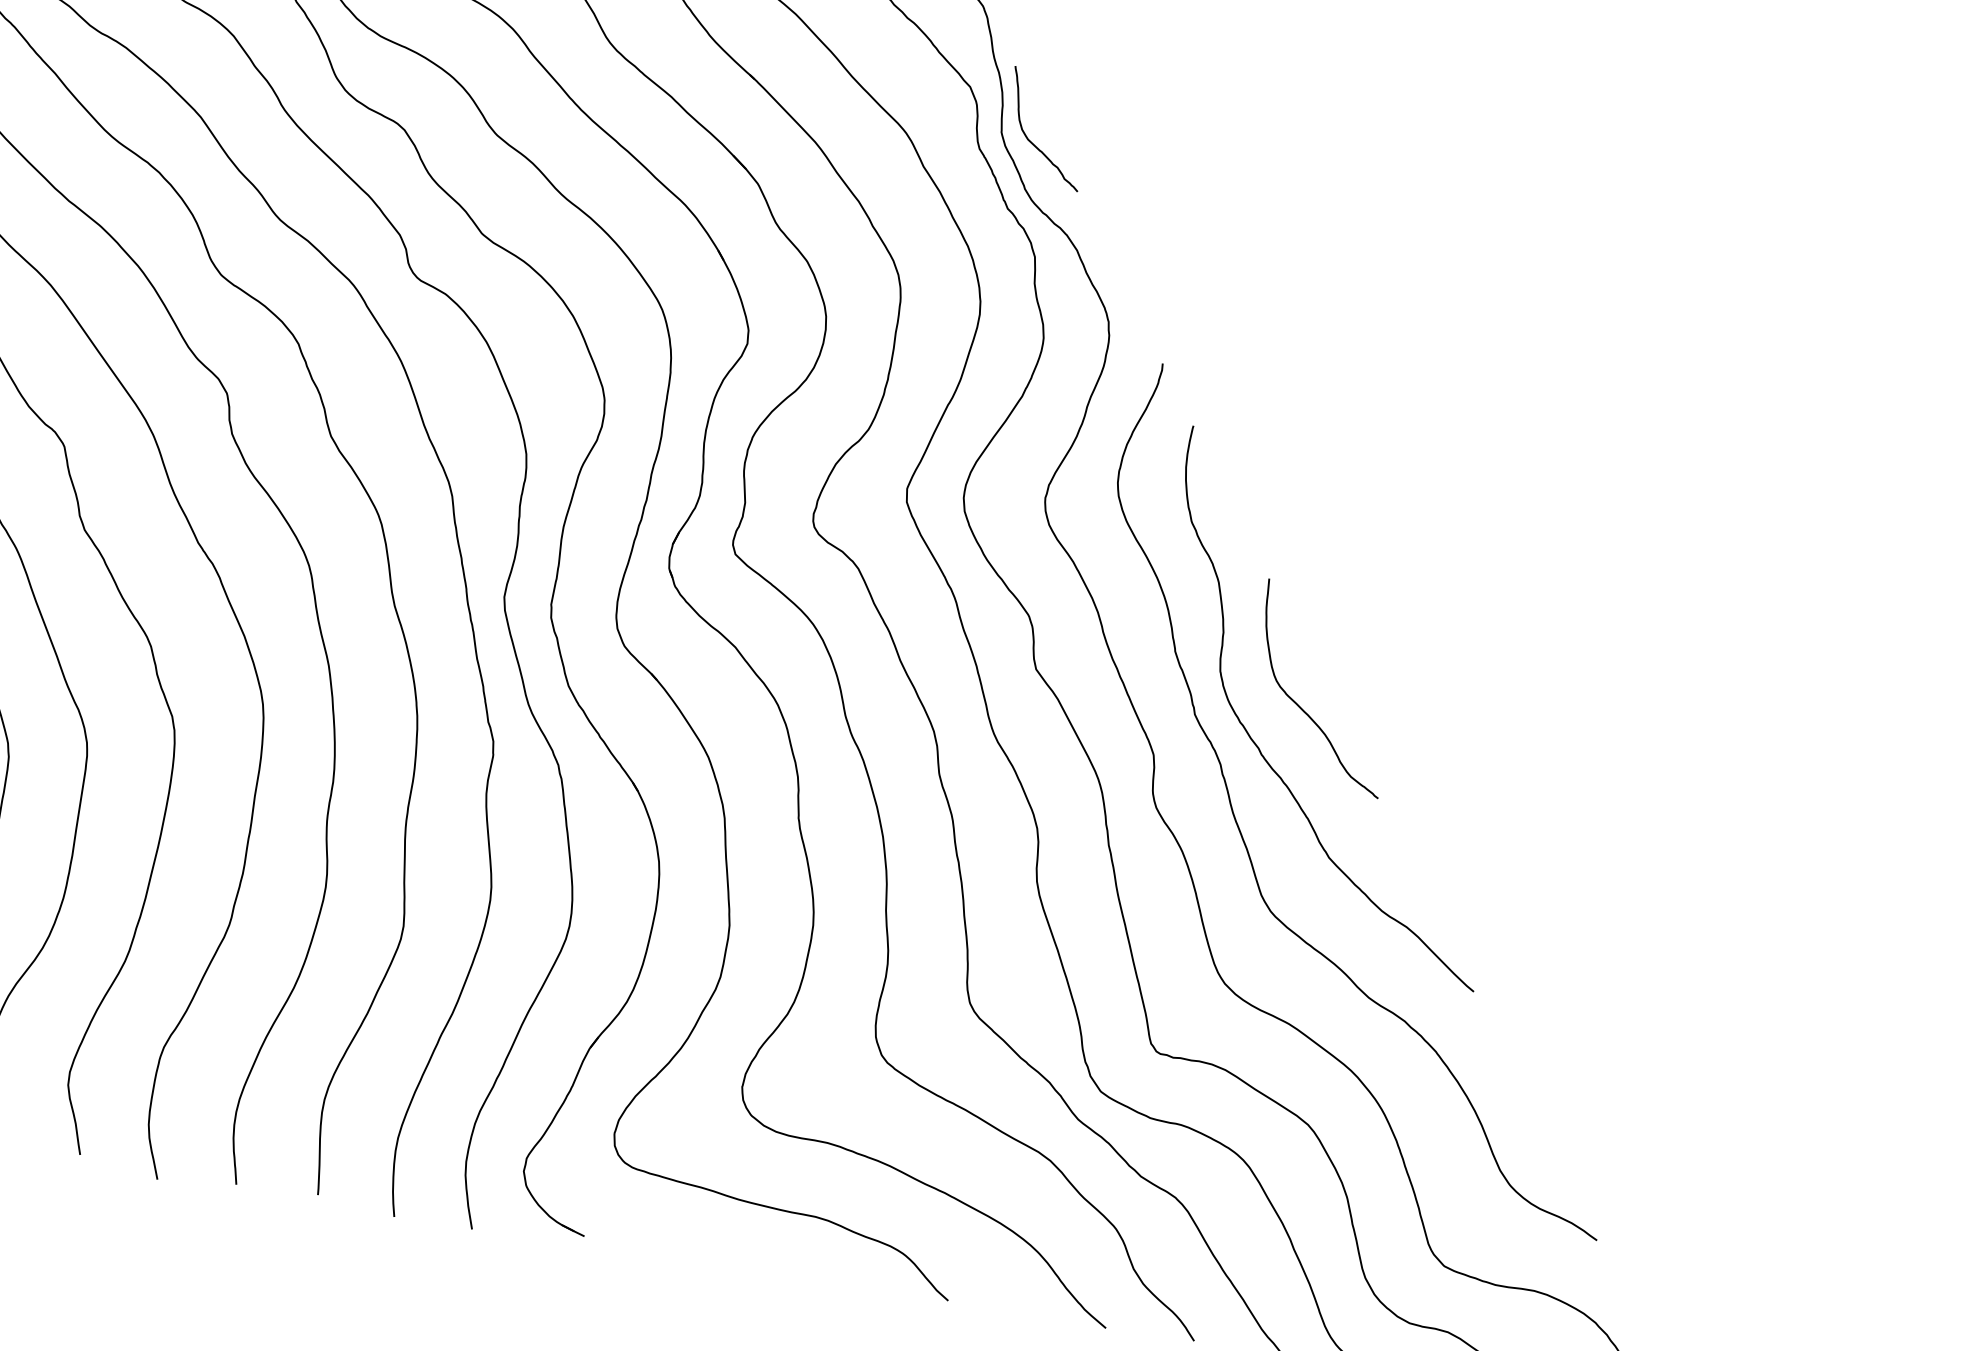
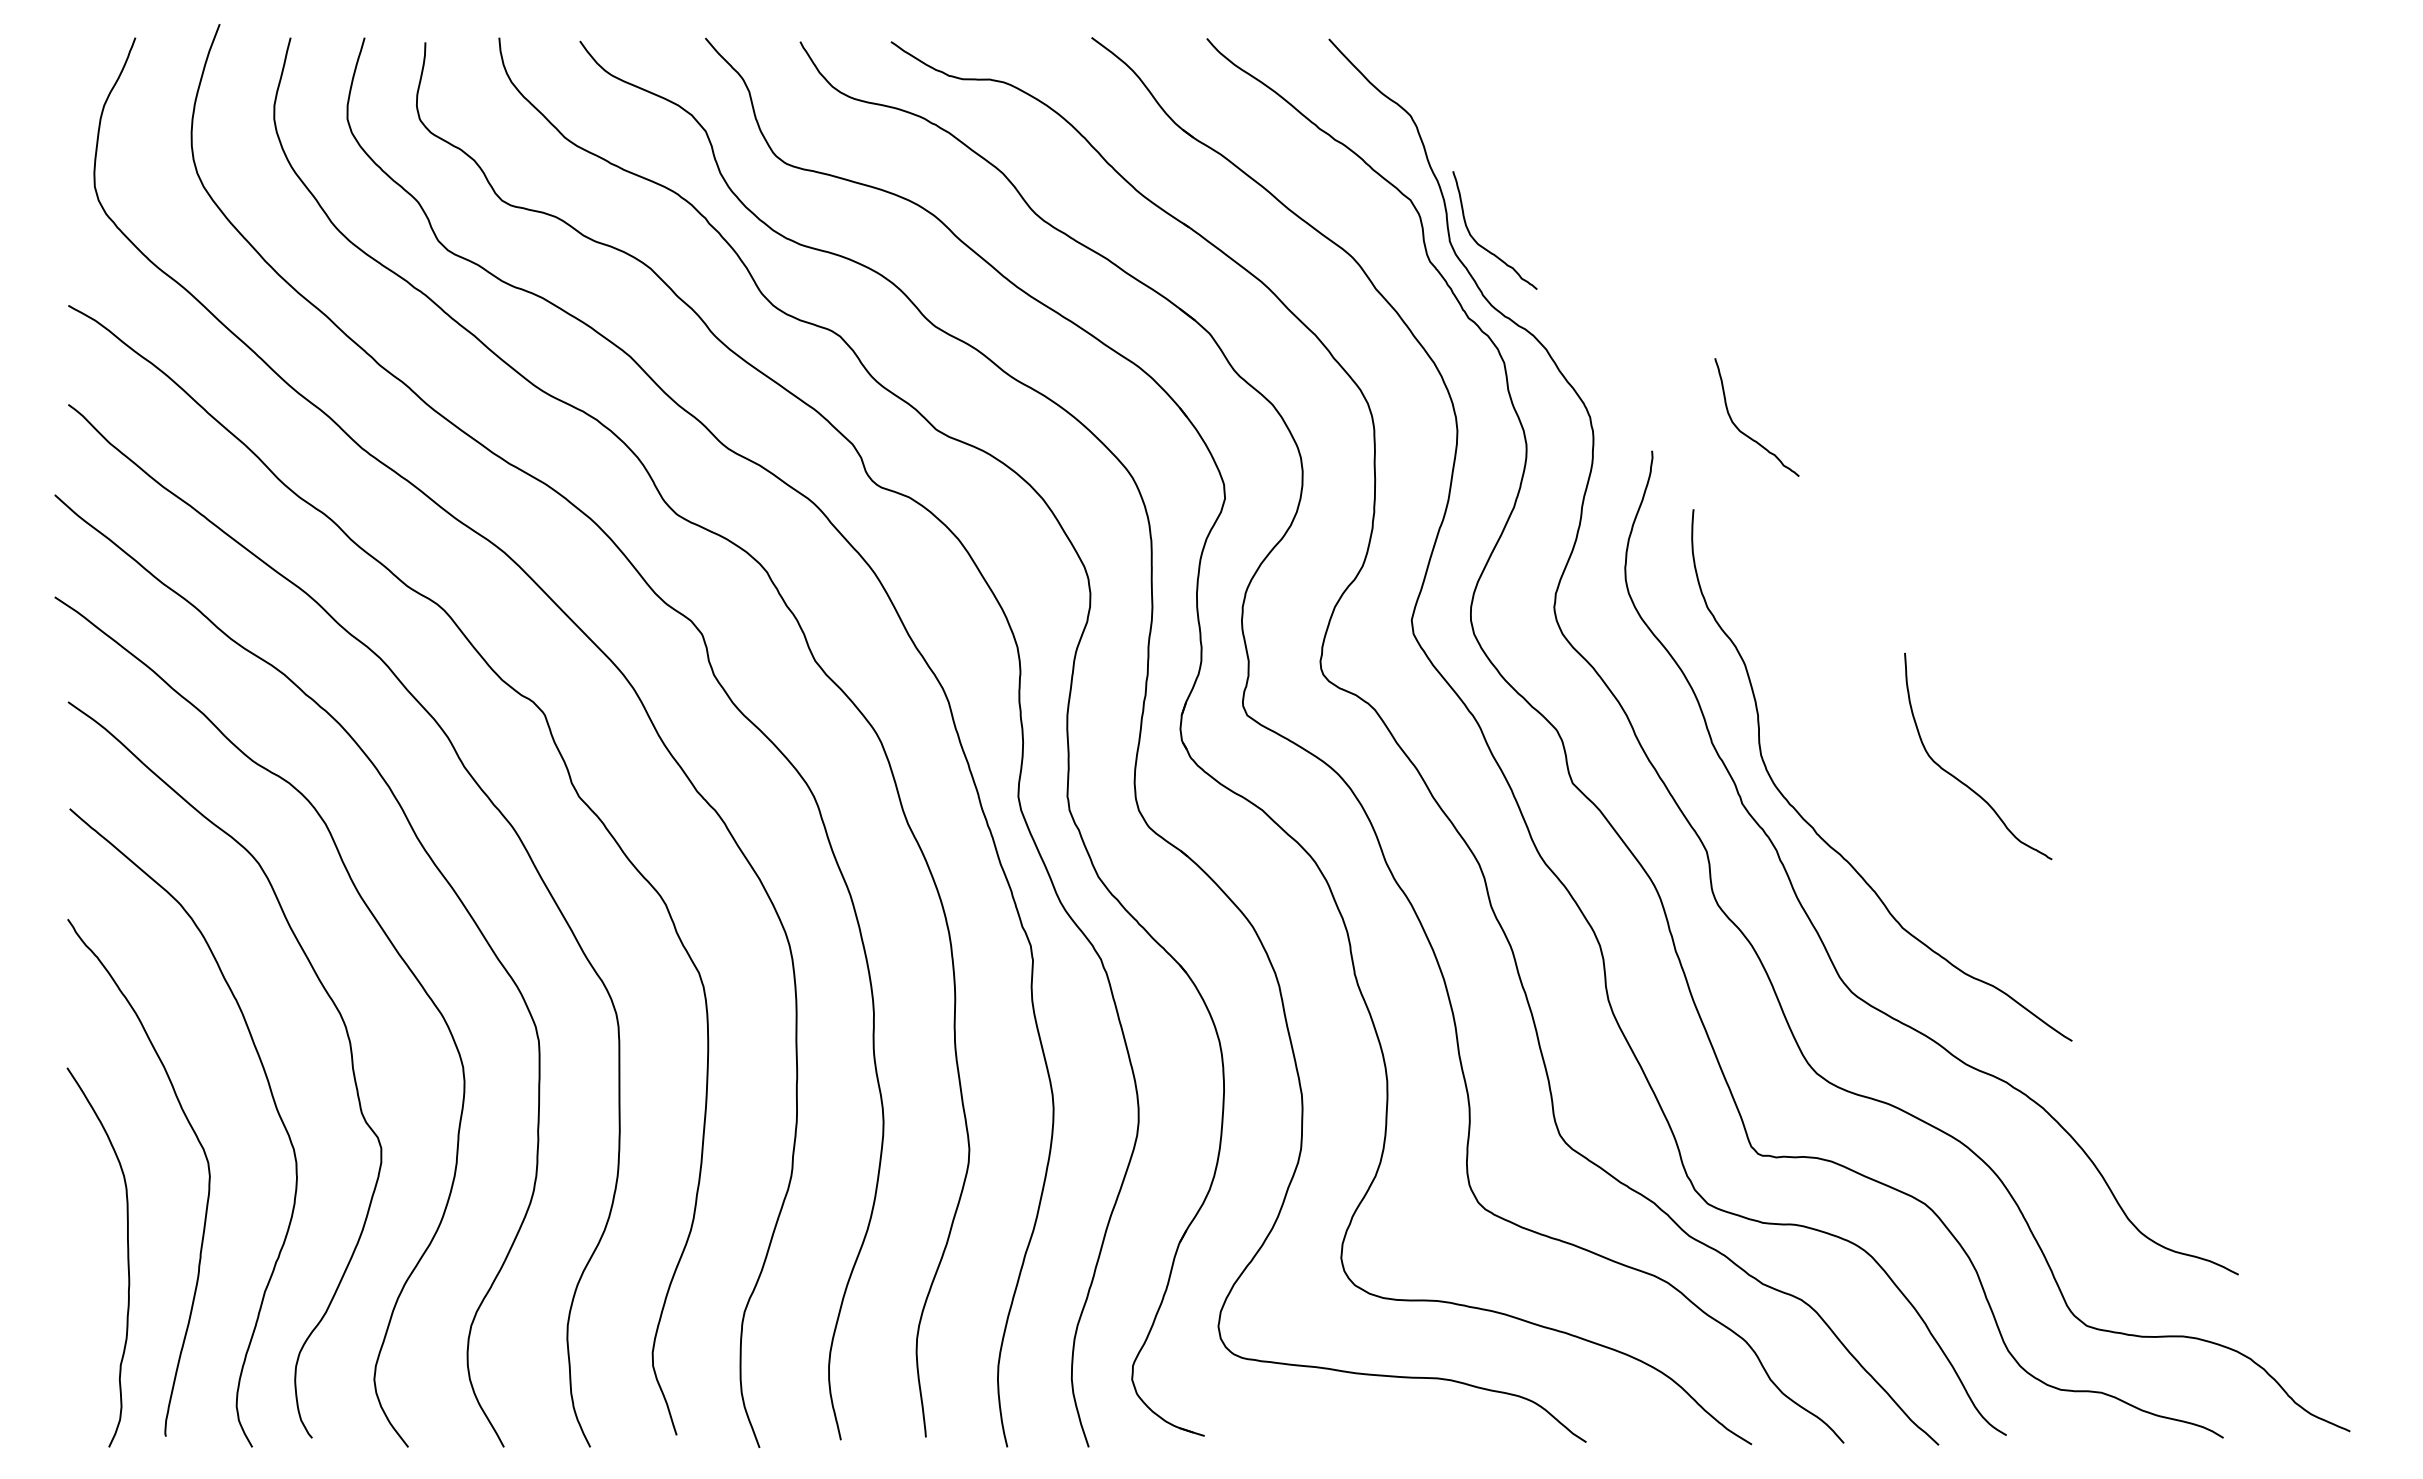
curve: (1254, 361) -> (1745, 433), added
curve: (1304, 710) -> (1962, 781), moved

